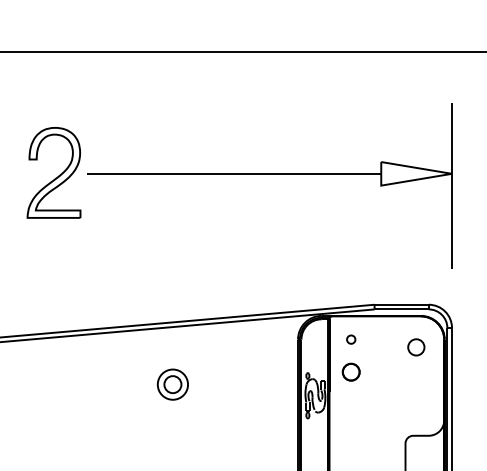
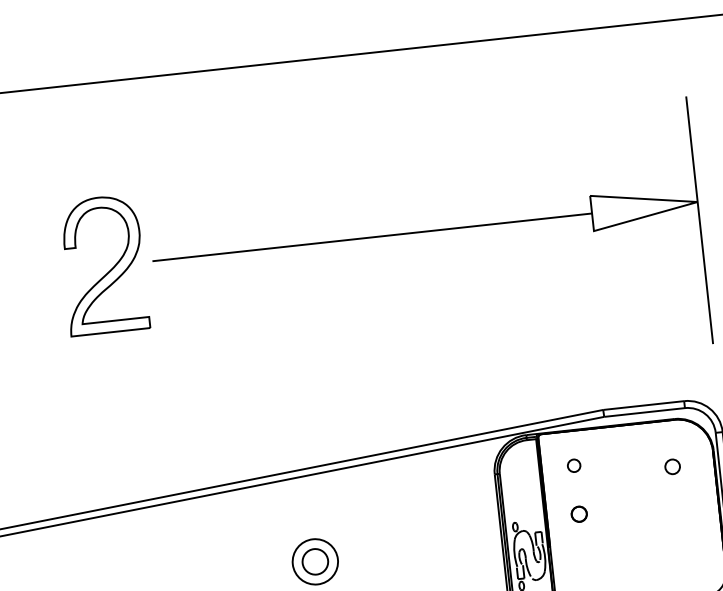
part: (416, 347) -> (672, 466), size x0.6
part: (350, 371) -> (578, 513), size x0.6

